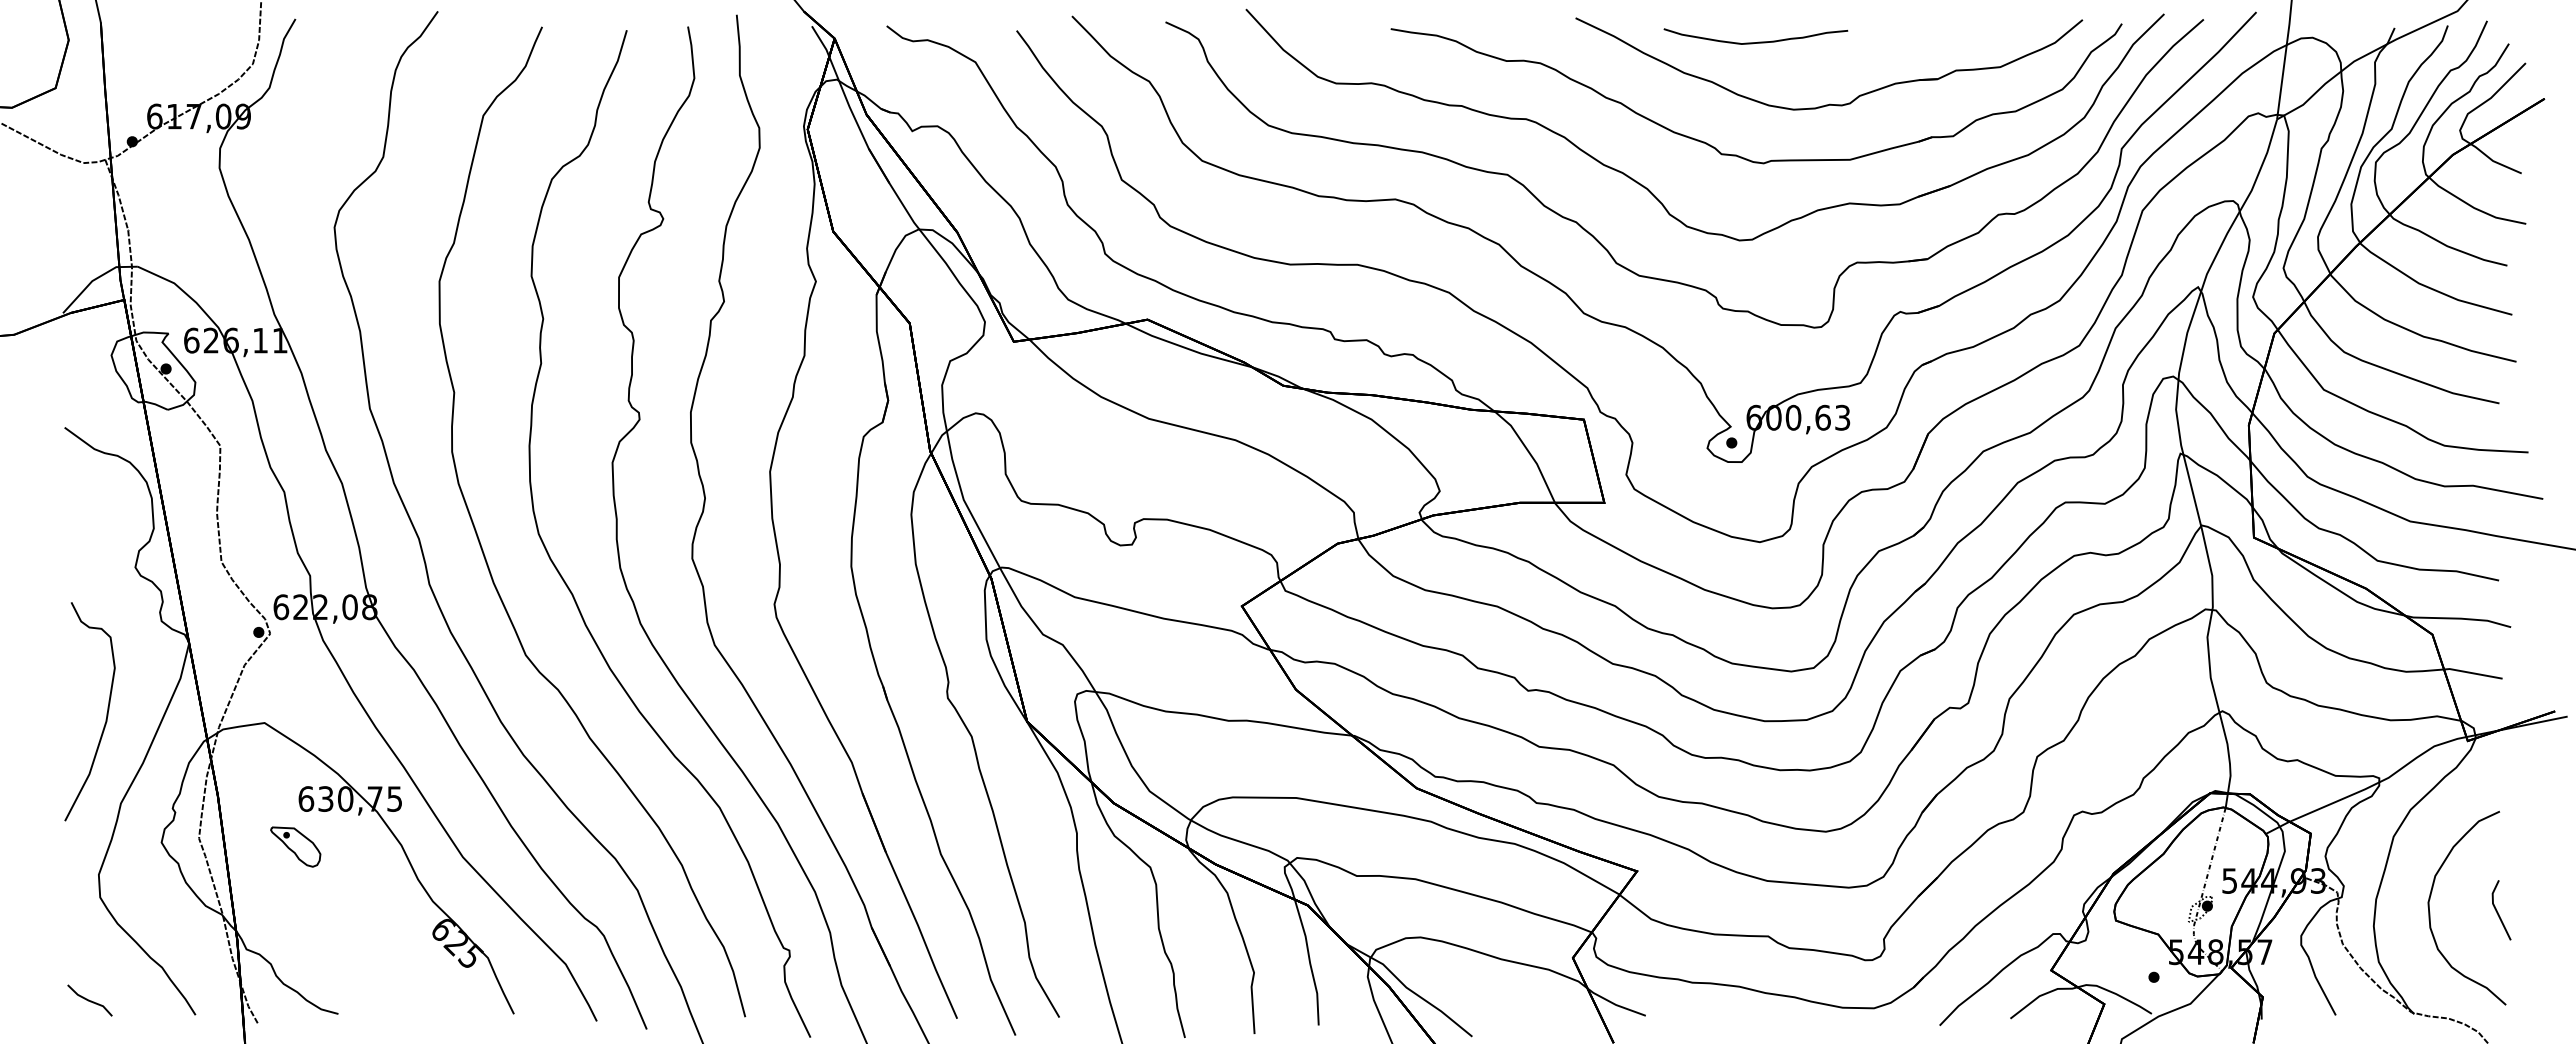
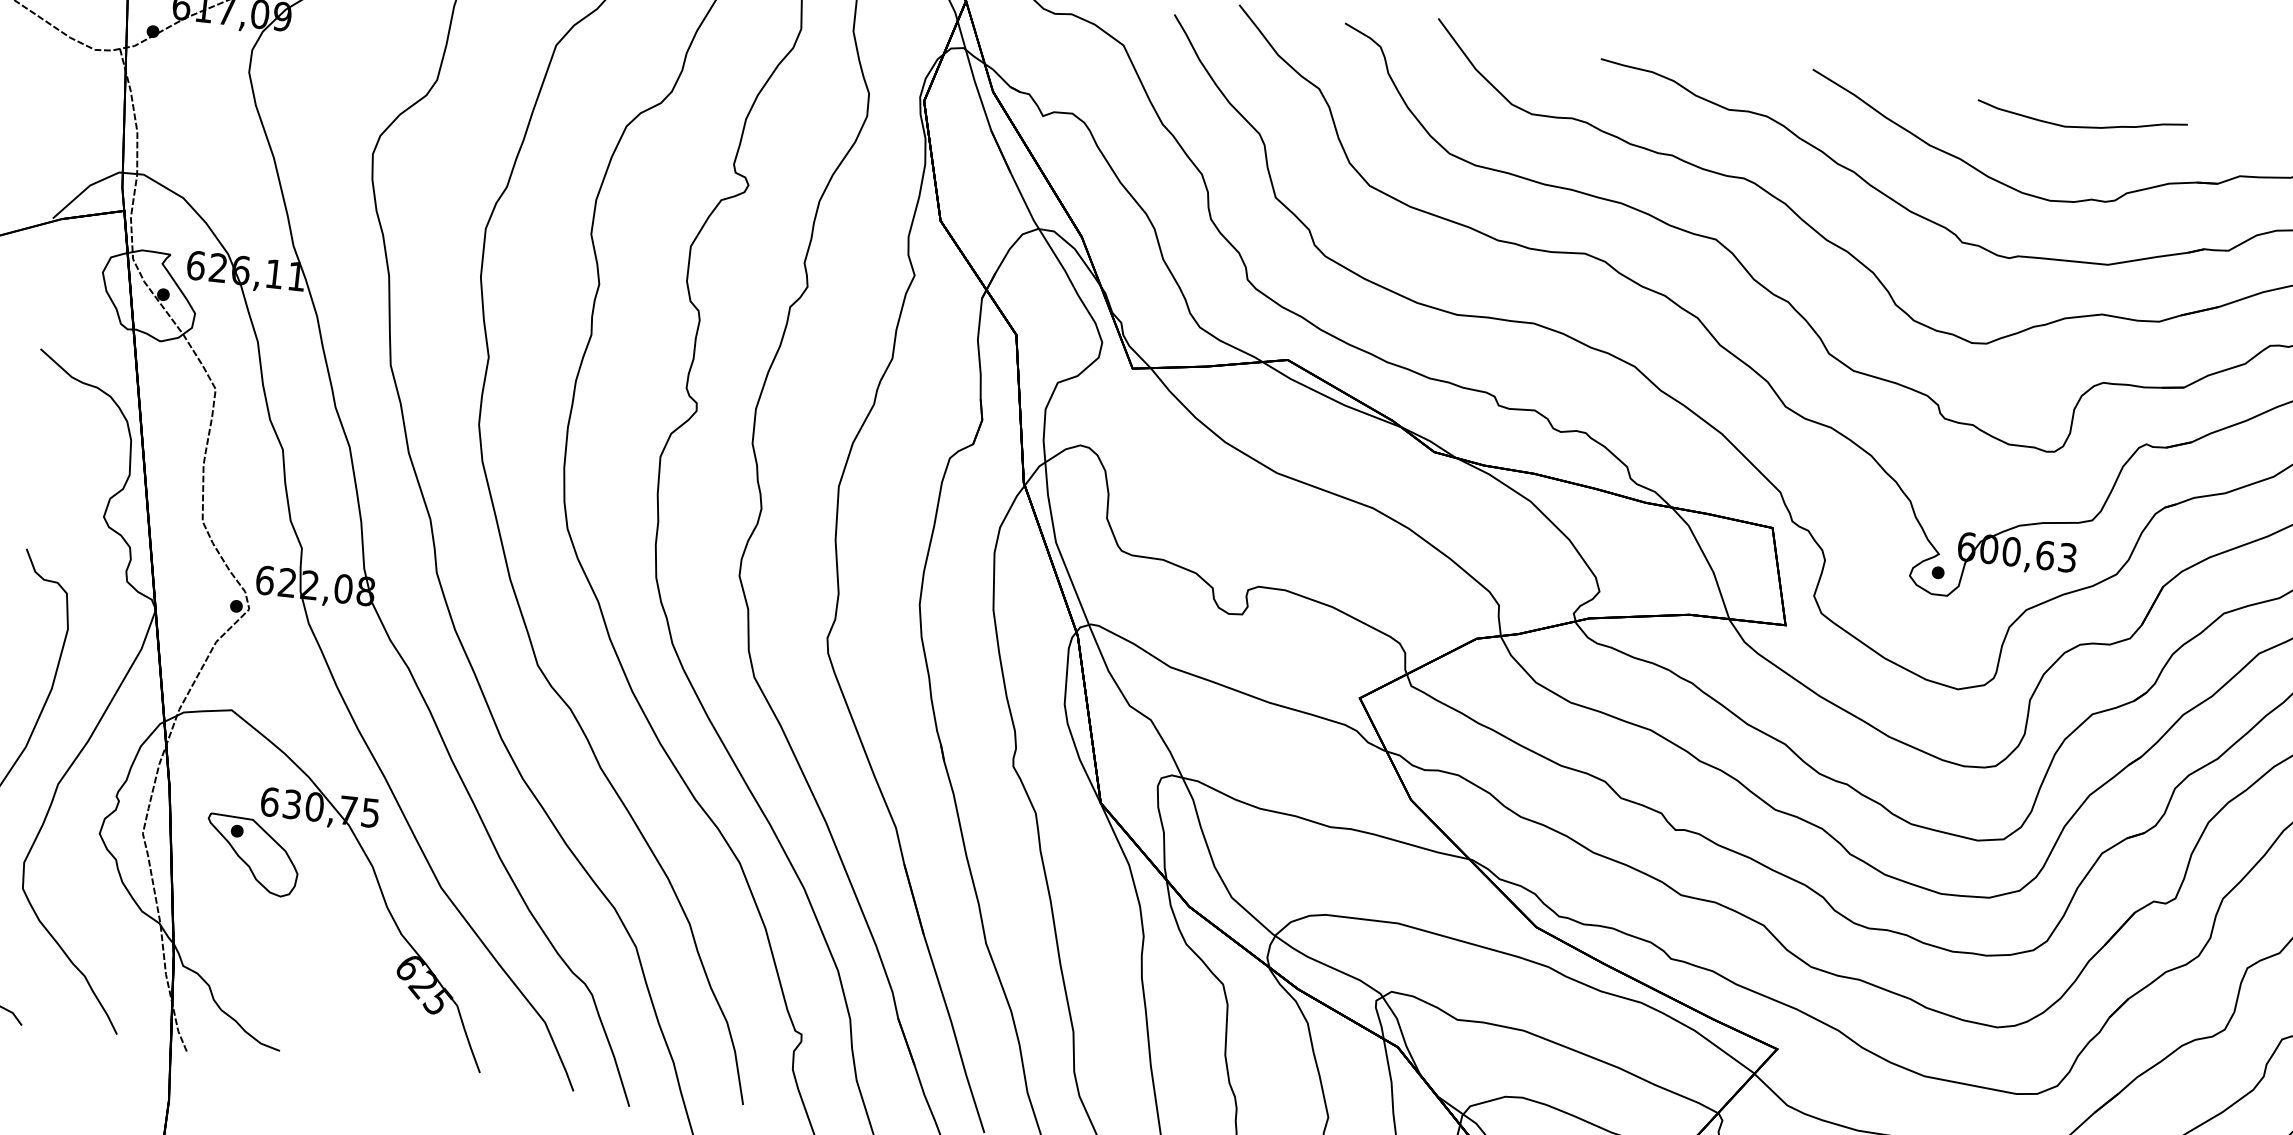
curve: (1758, 41) -> (2084, 125), moved
part: (295, 846) -> (251, 854), size x1.67

